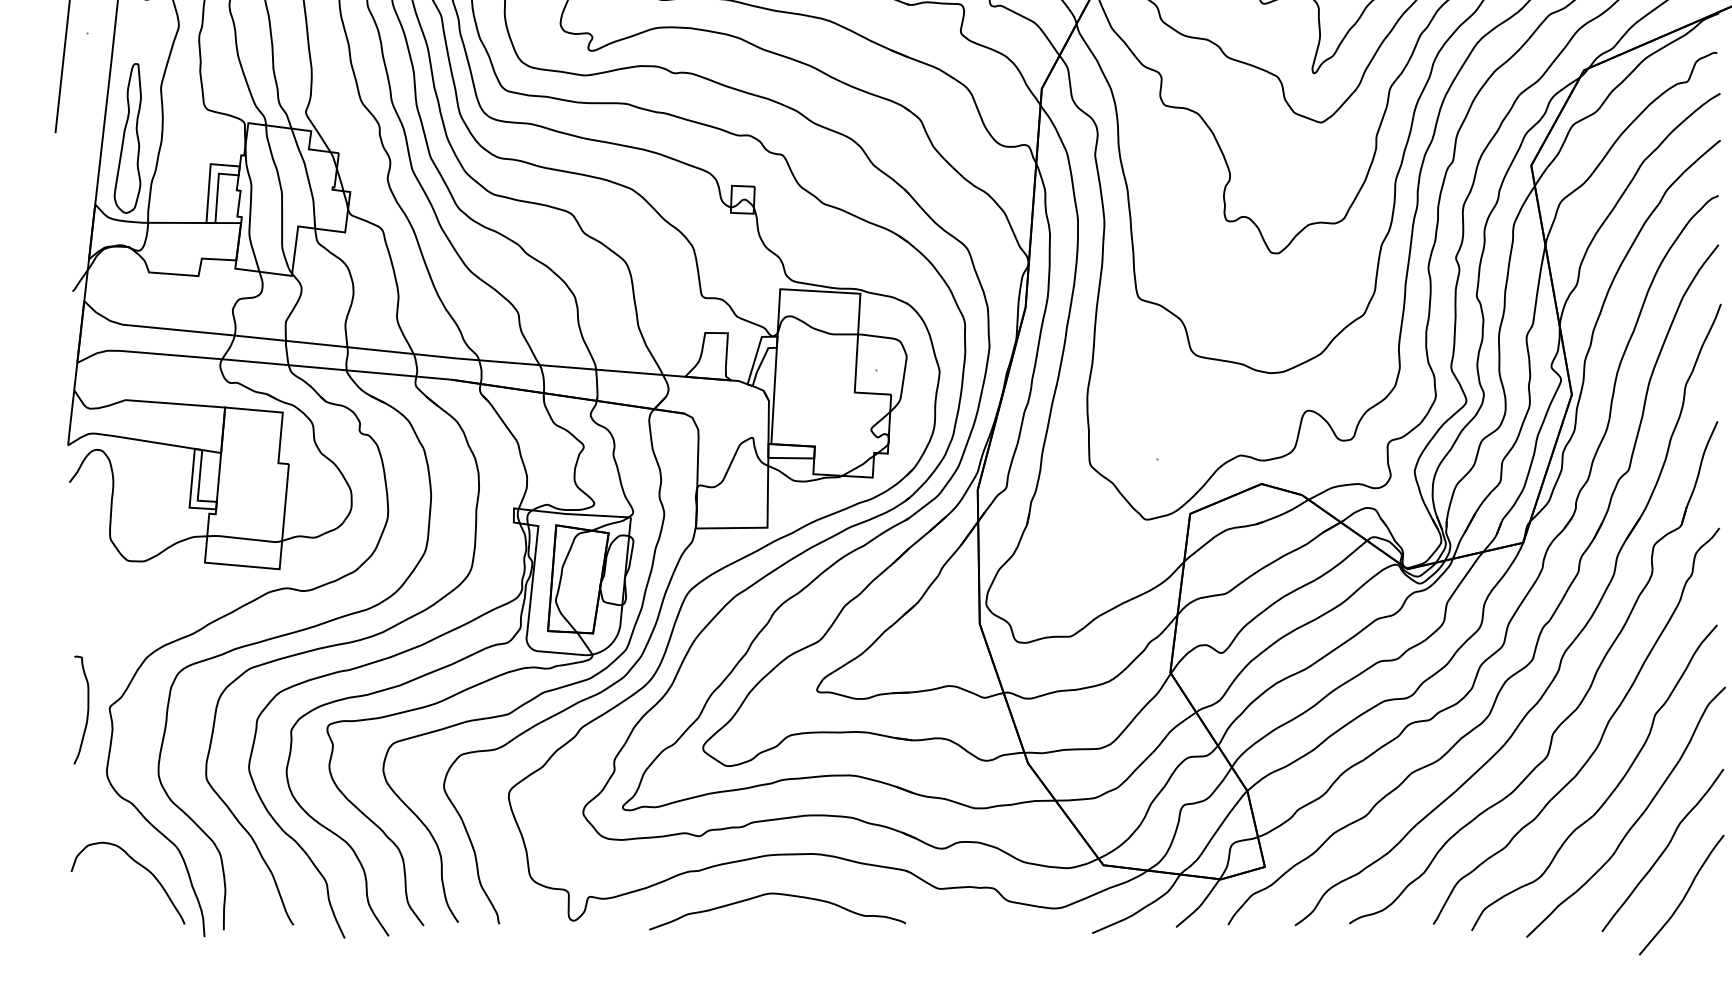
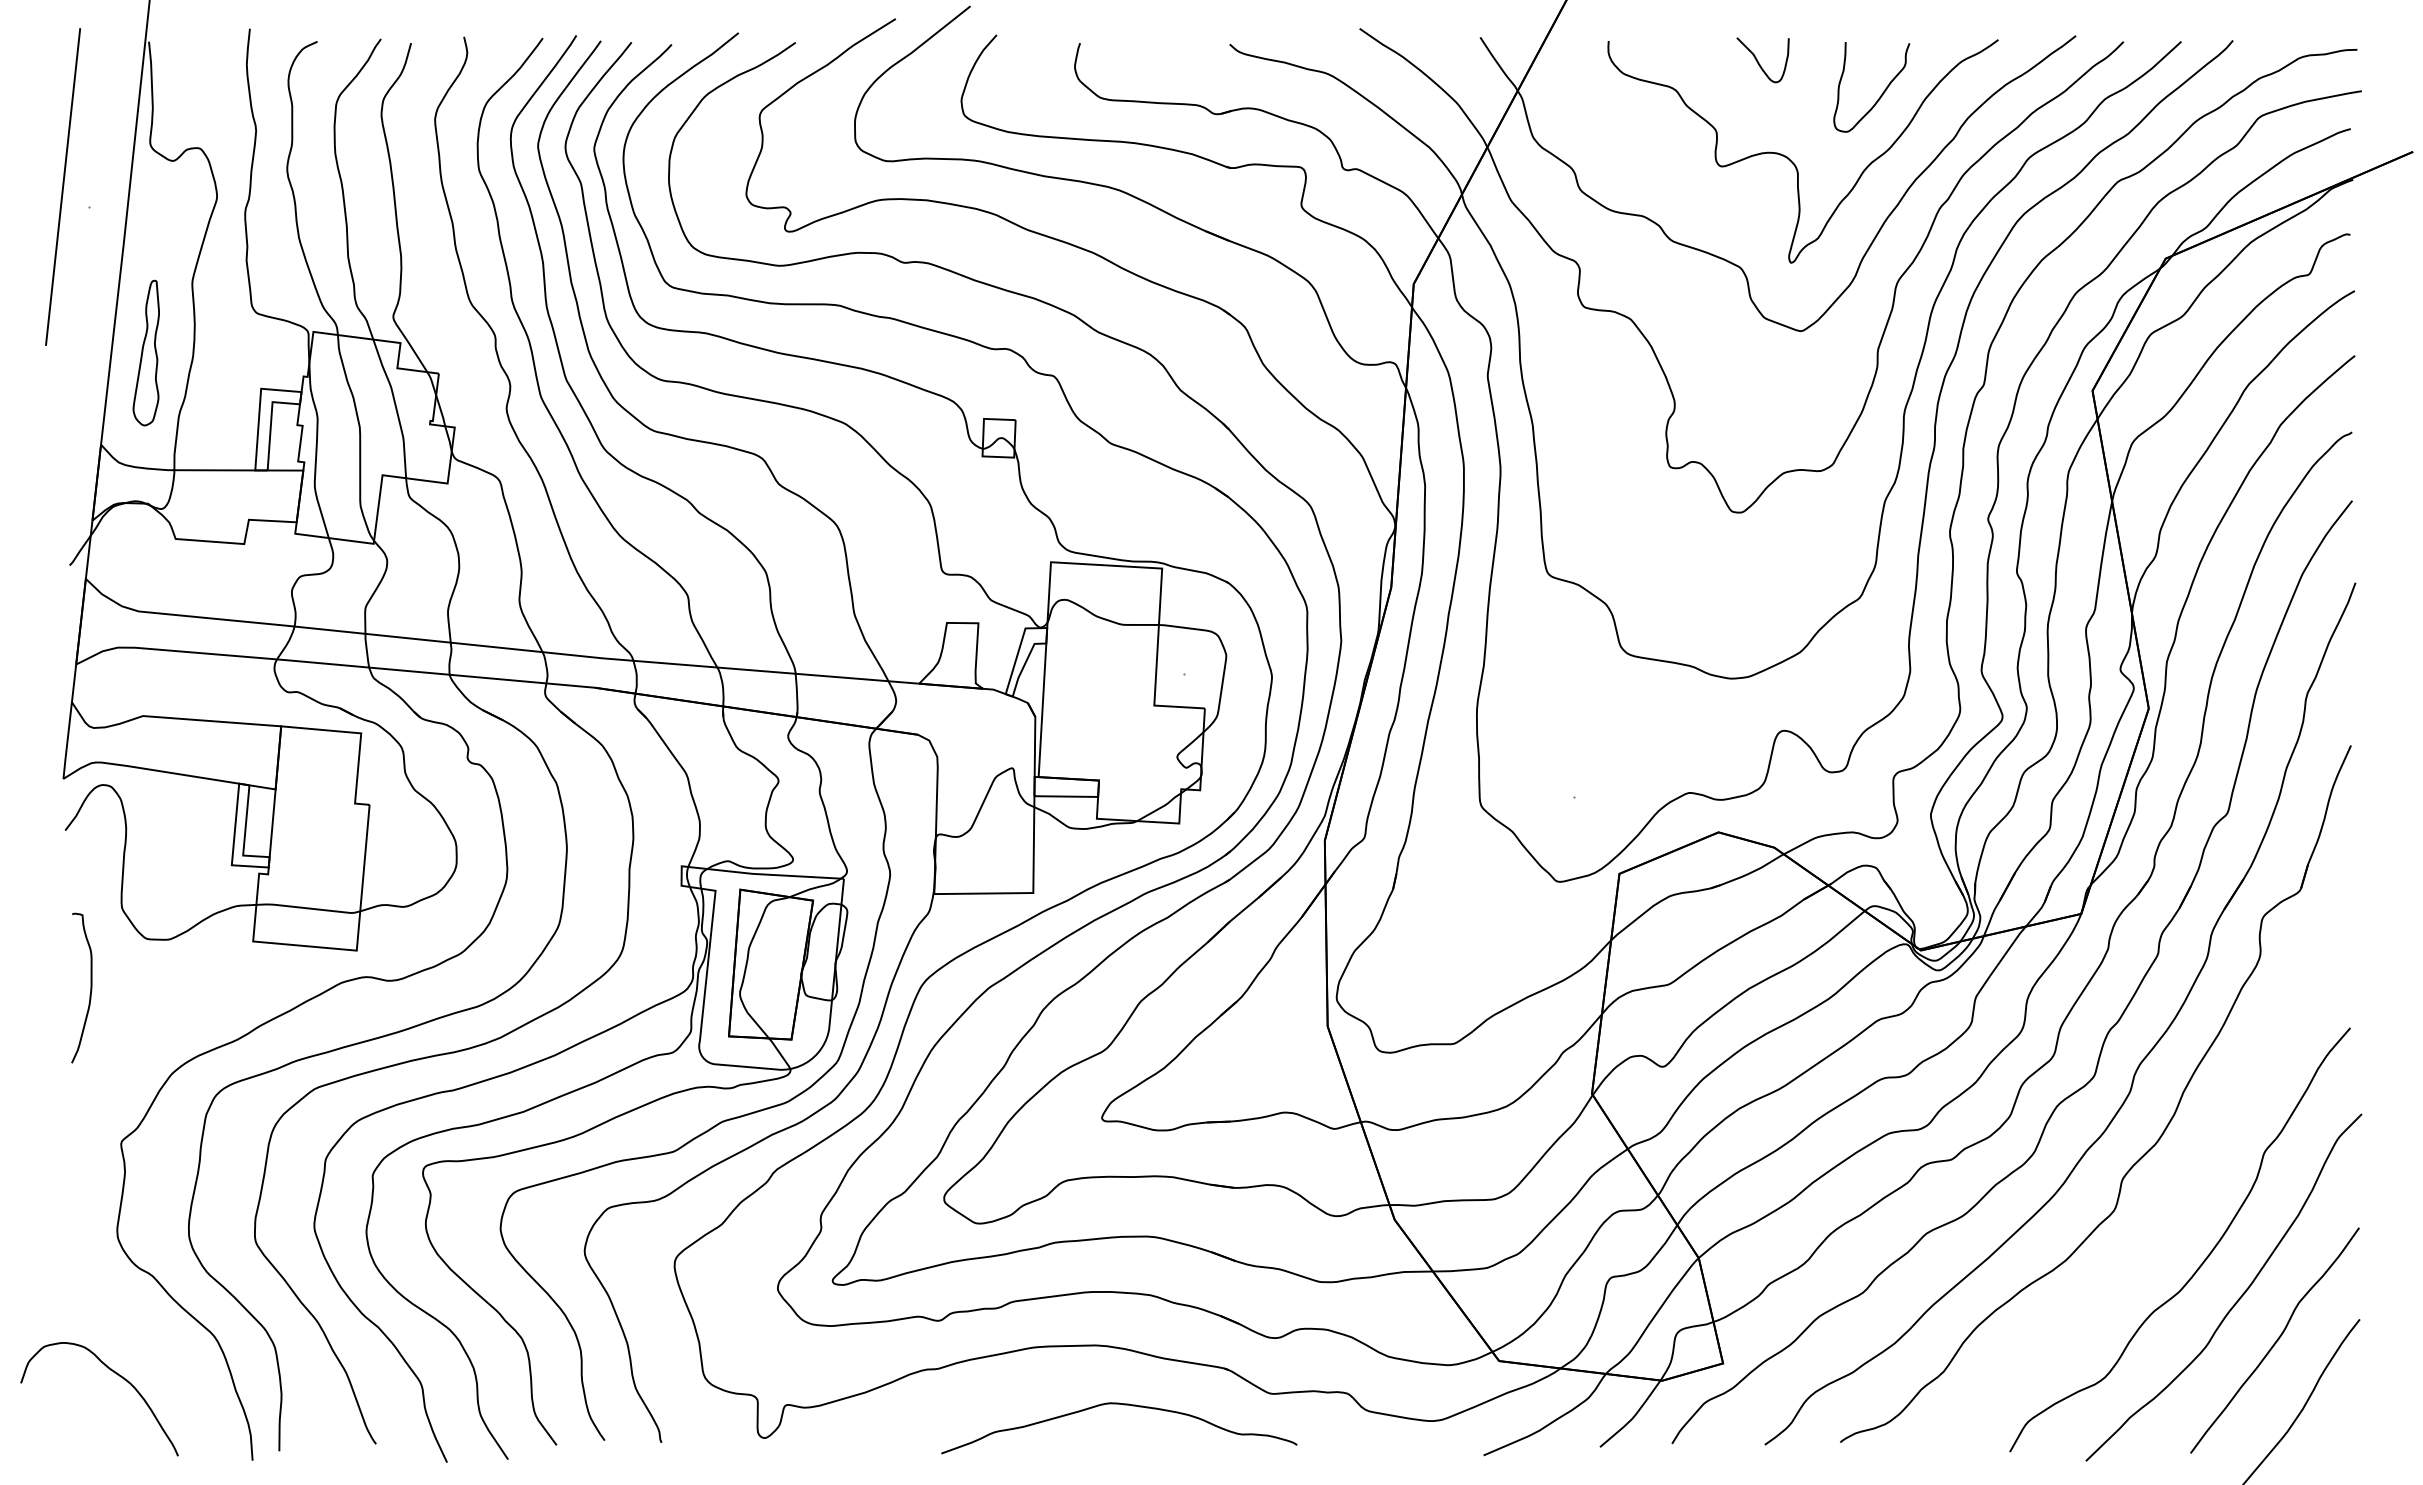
part: (128, 137) -> (146, 352), size x0.7
curve: (87, 709) -> (90, 987), moved
curve: (1601, 735) -> (2190, 1180), removed
curve: (140, 866) -> (117, 1375), moved
curve: (780, 895) -> (1123, 1405), moved

